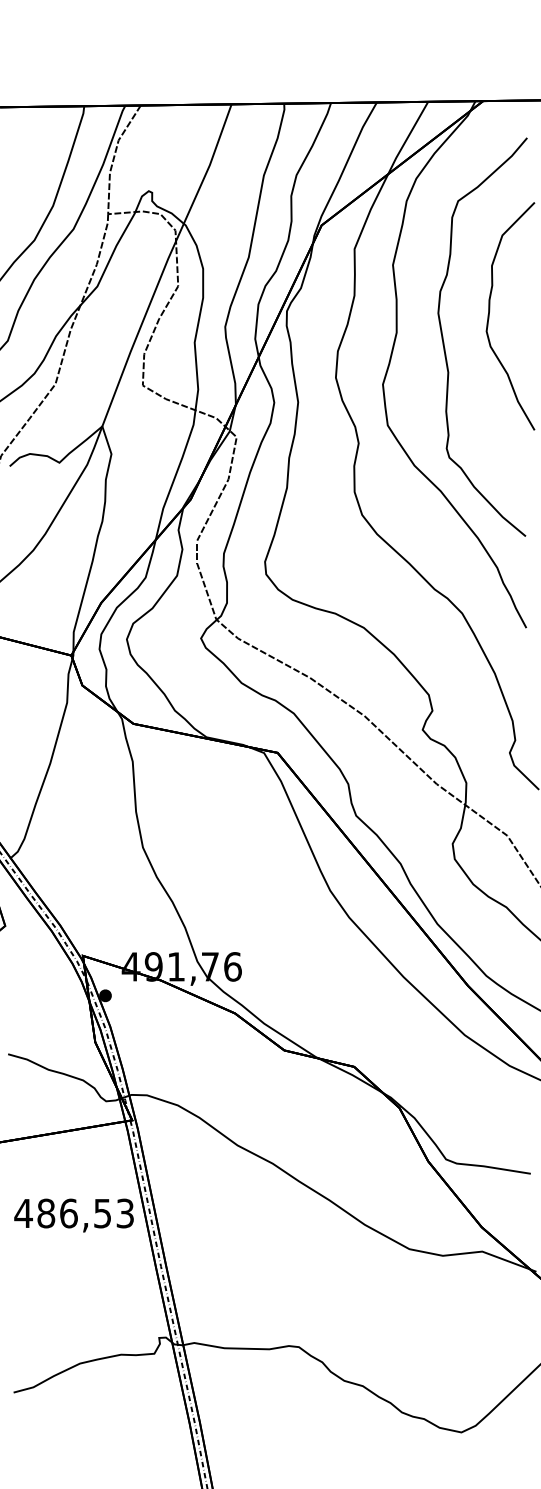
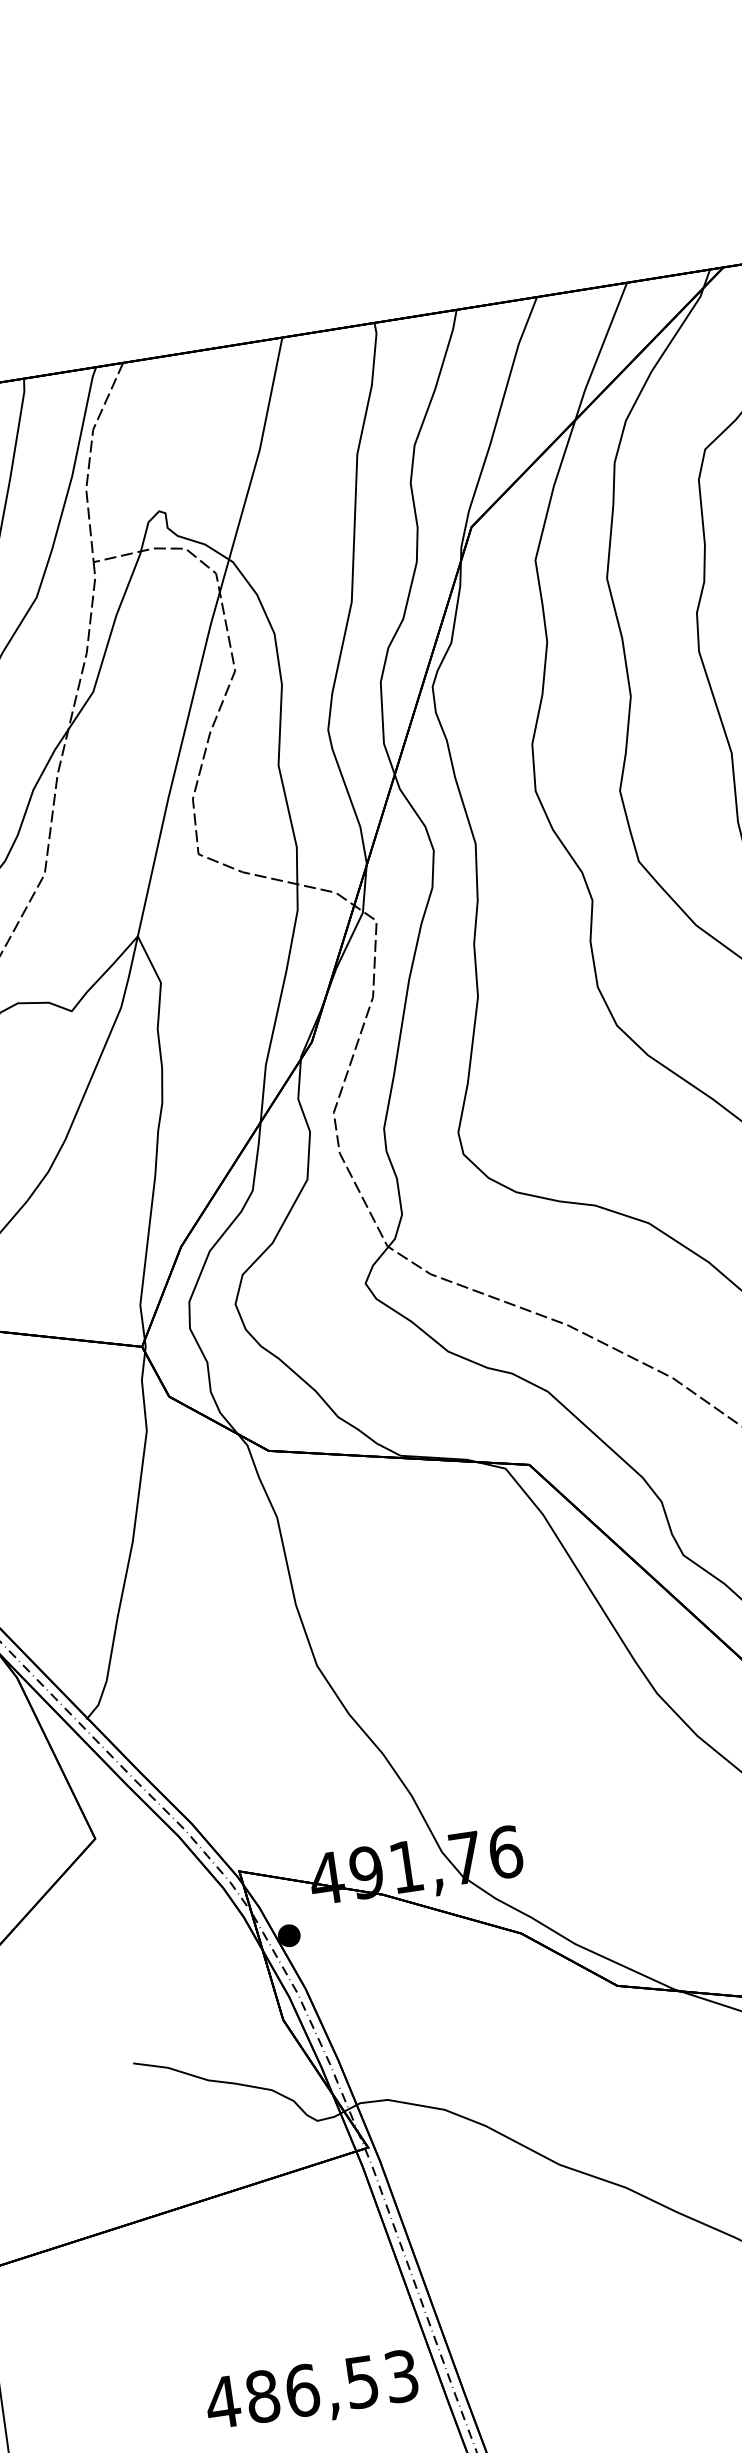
text: (73, 1215) -> (311, 2393), moved

